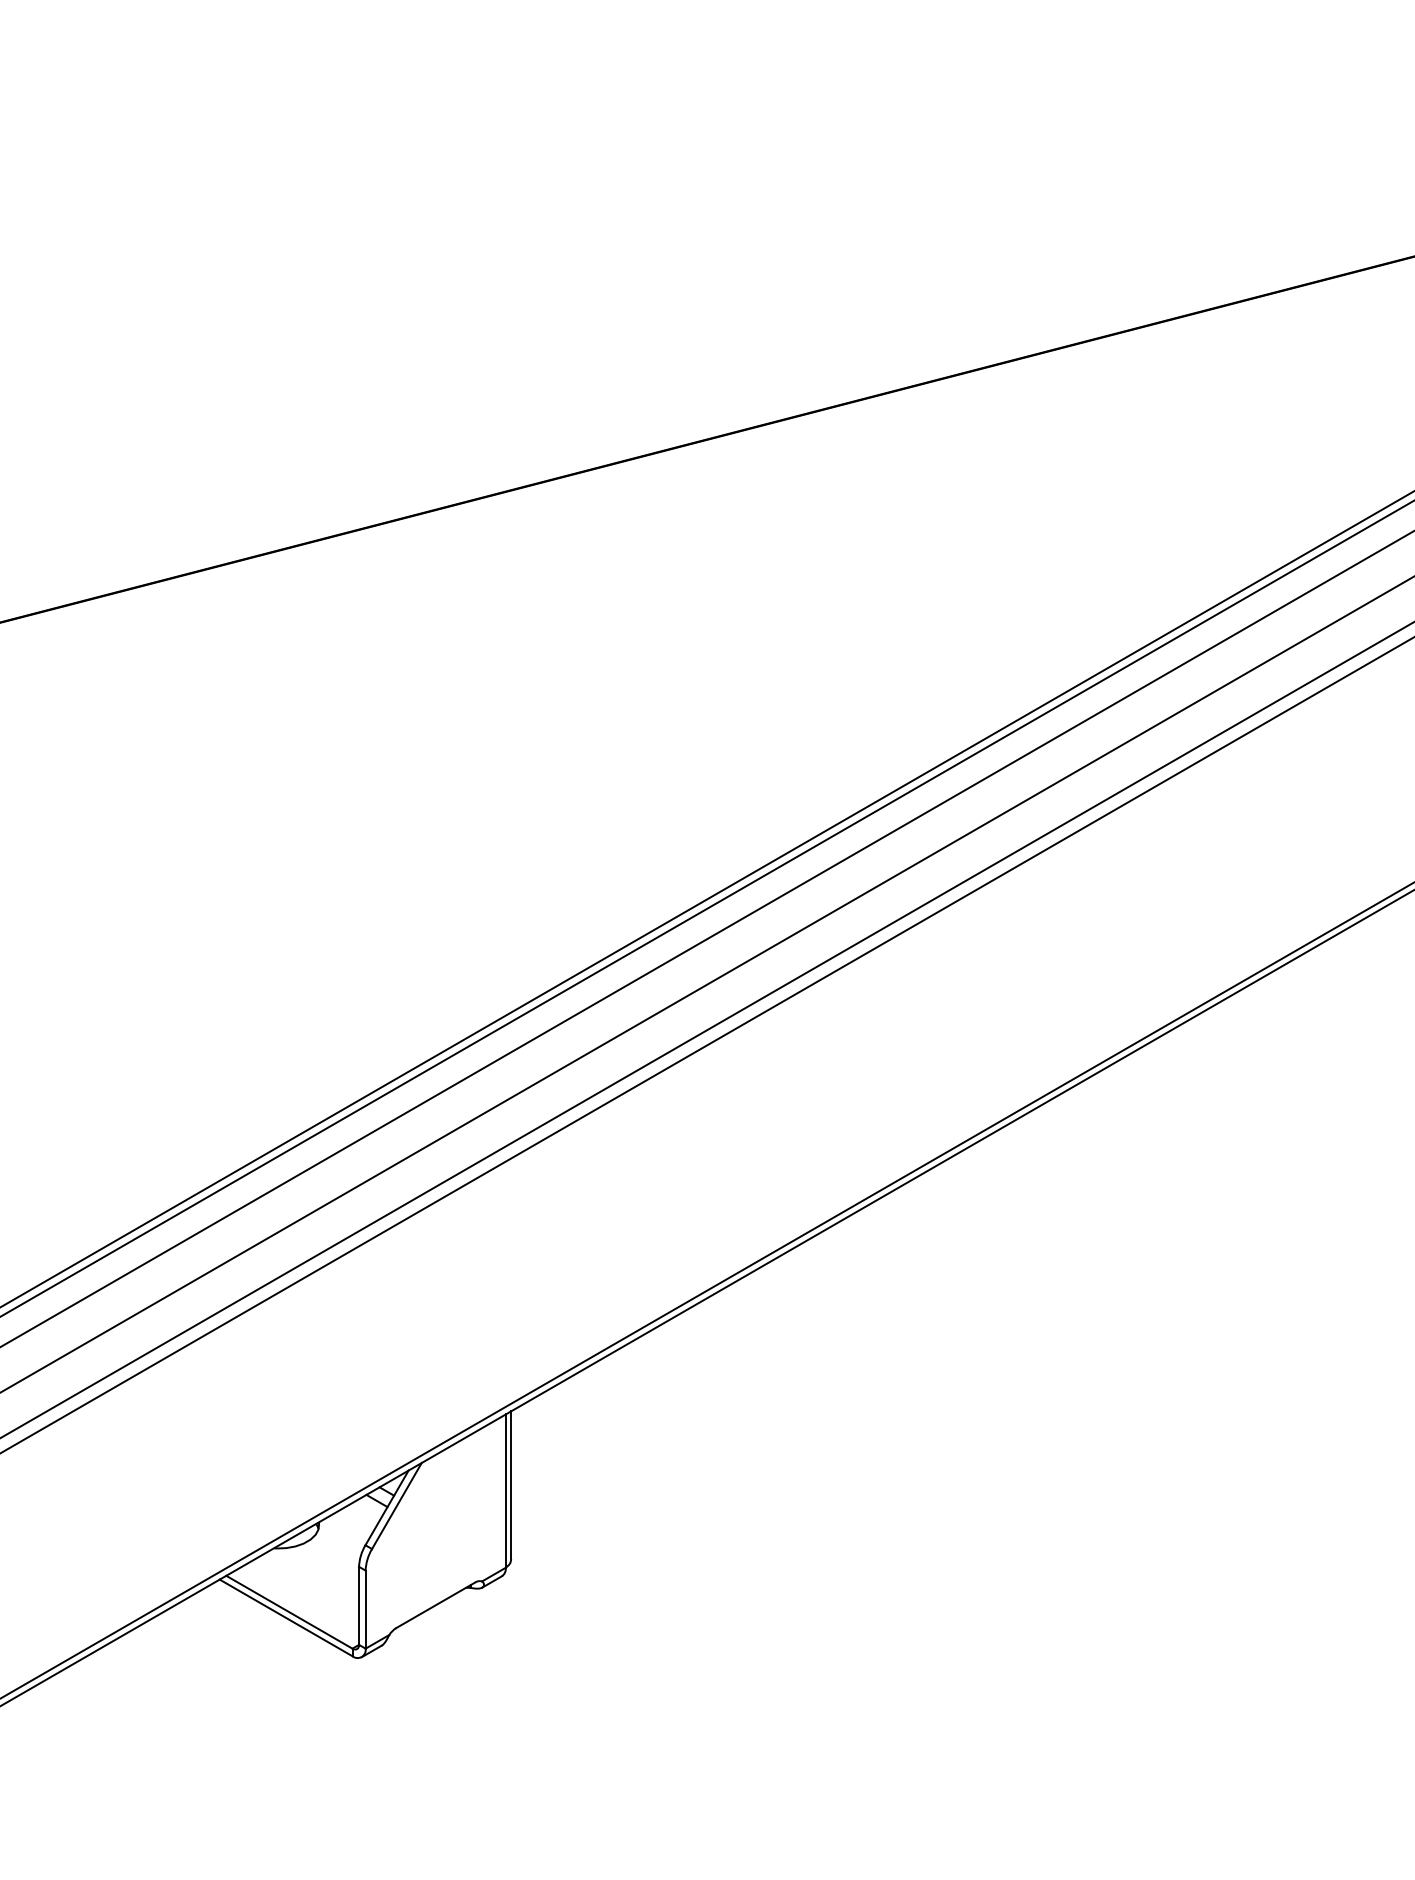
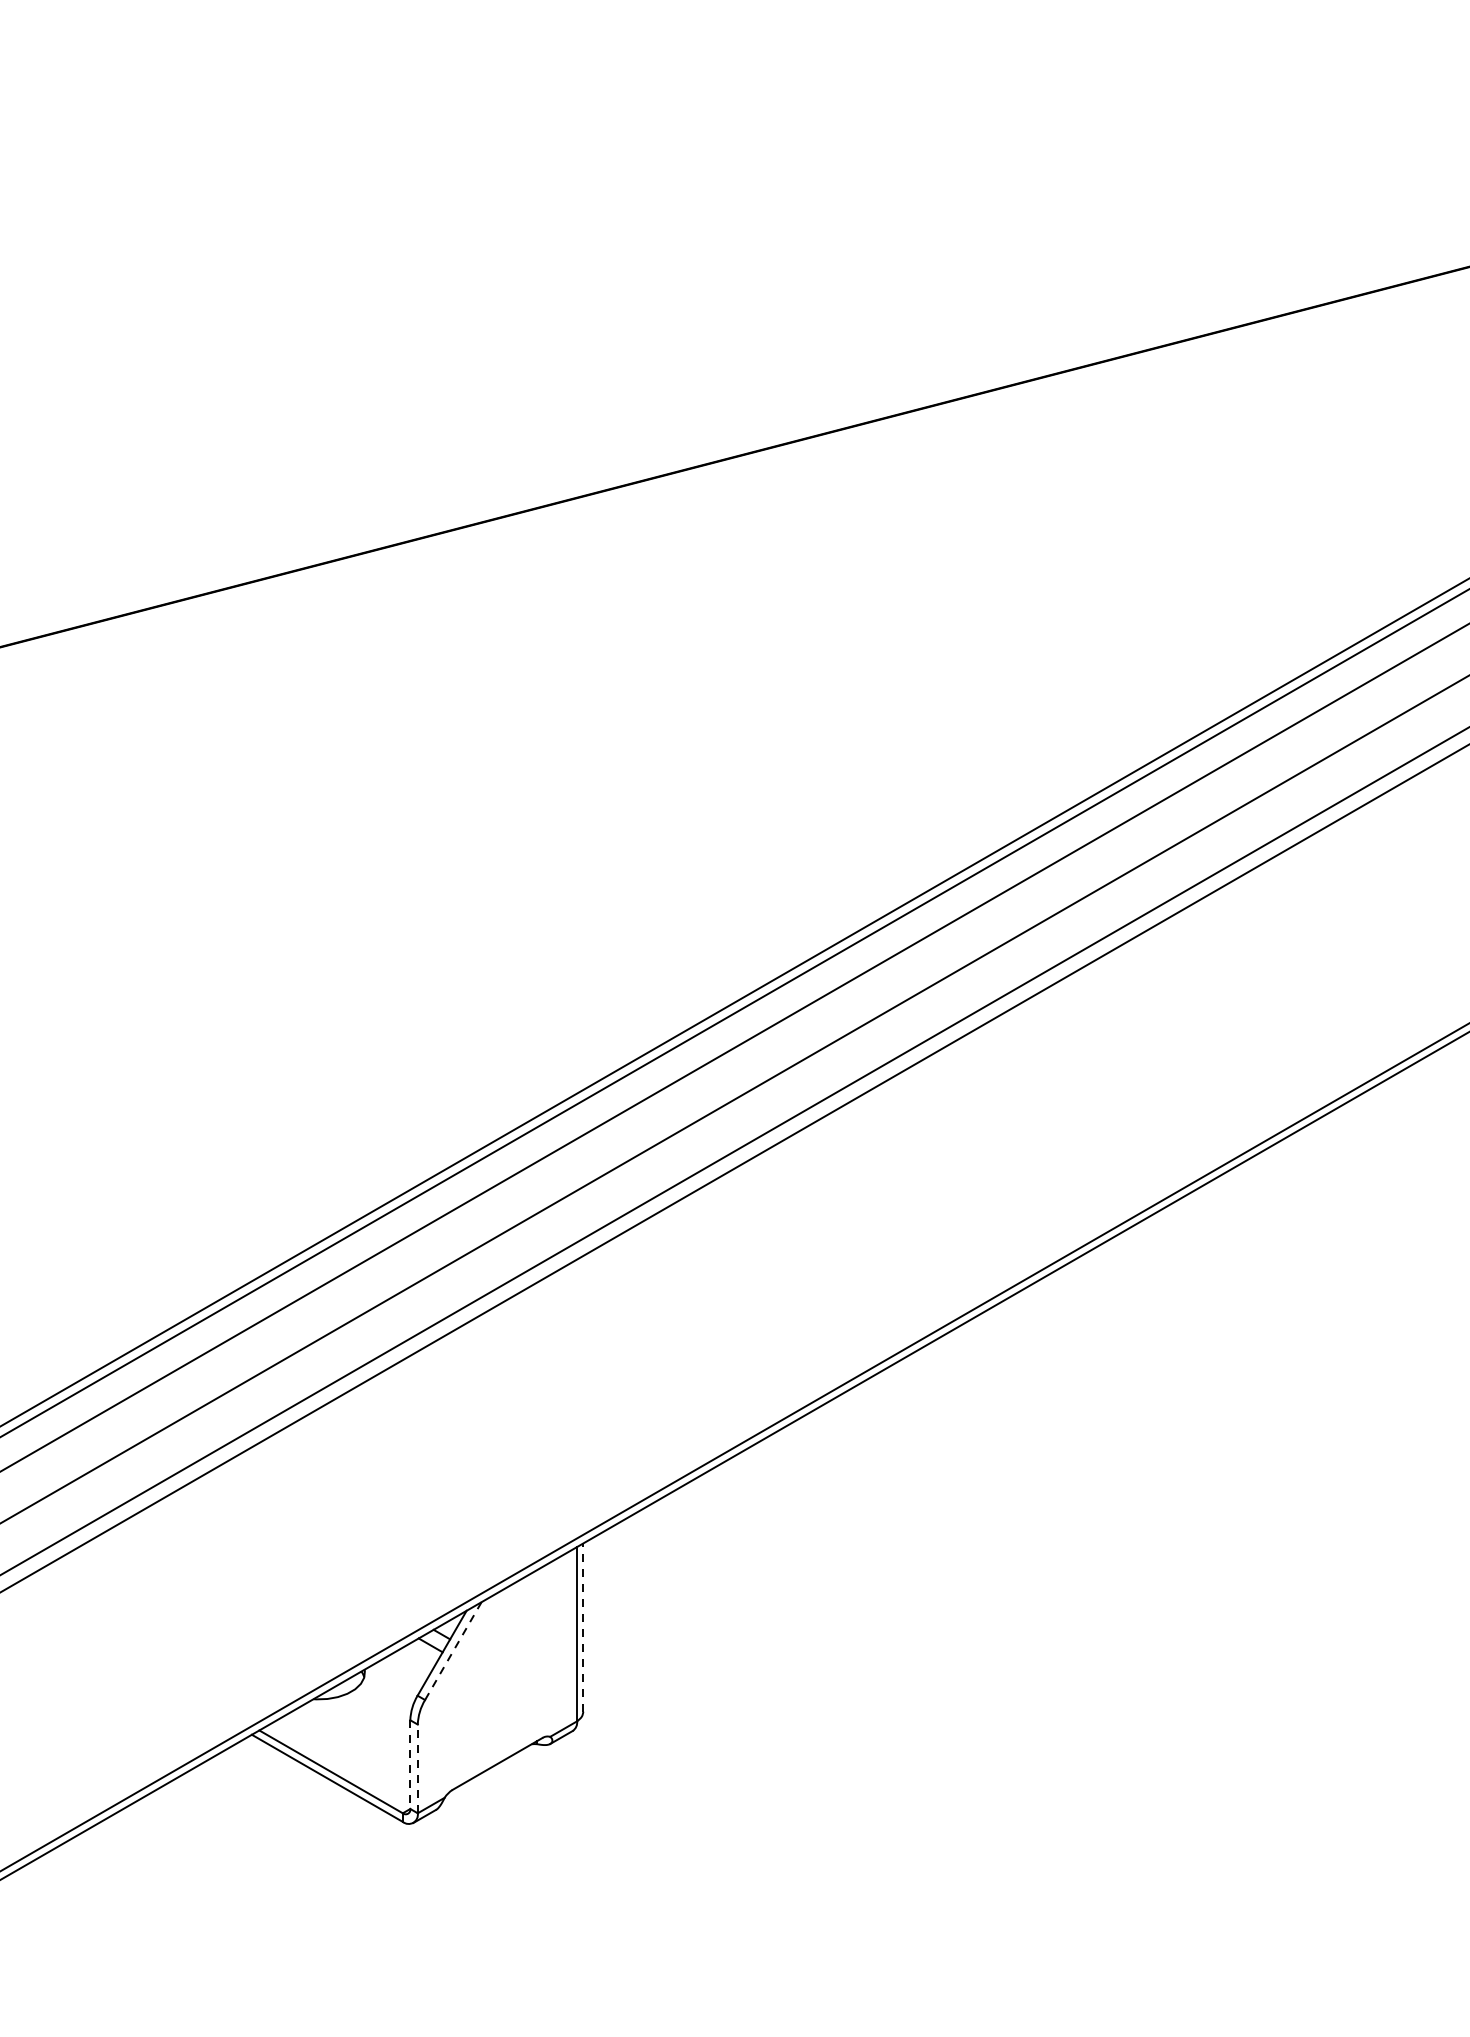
line: (511, 1485) -> (583, 1627), solid -> dashed
line: (396, 1506) -> (452, 1651), solid -> dashed
line: (359, 1606) -> (410, 1765), solid -> dashed
line: (365, 1609) -> (417, 1768), solid -> dashed

